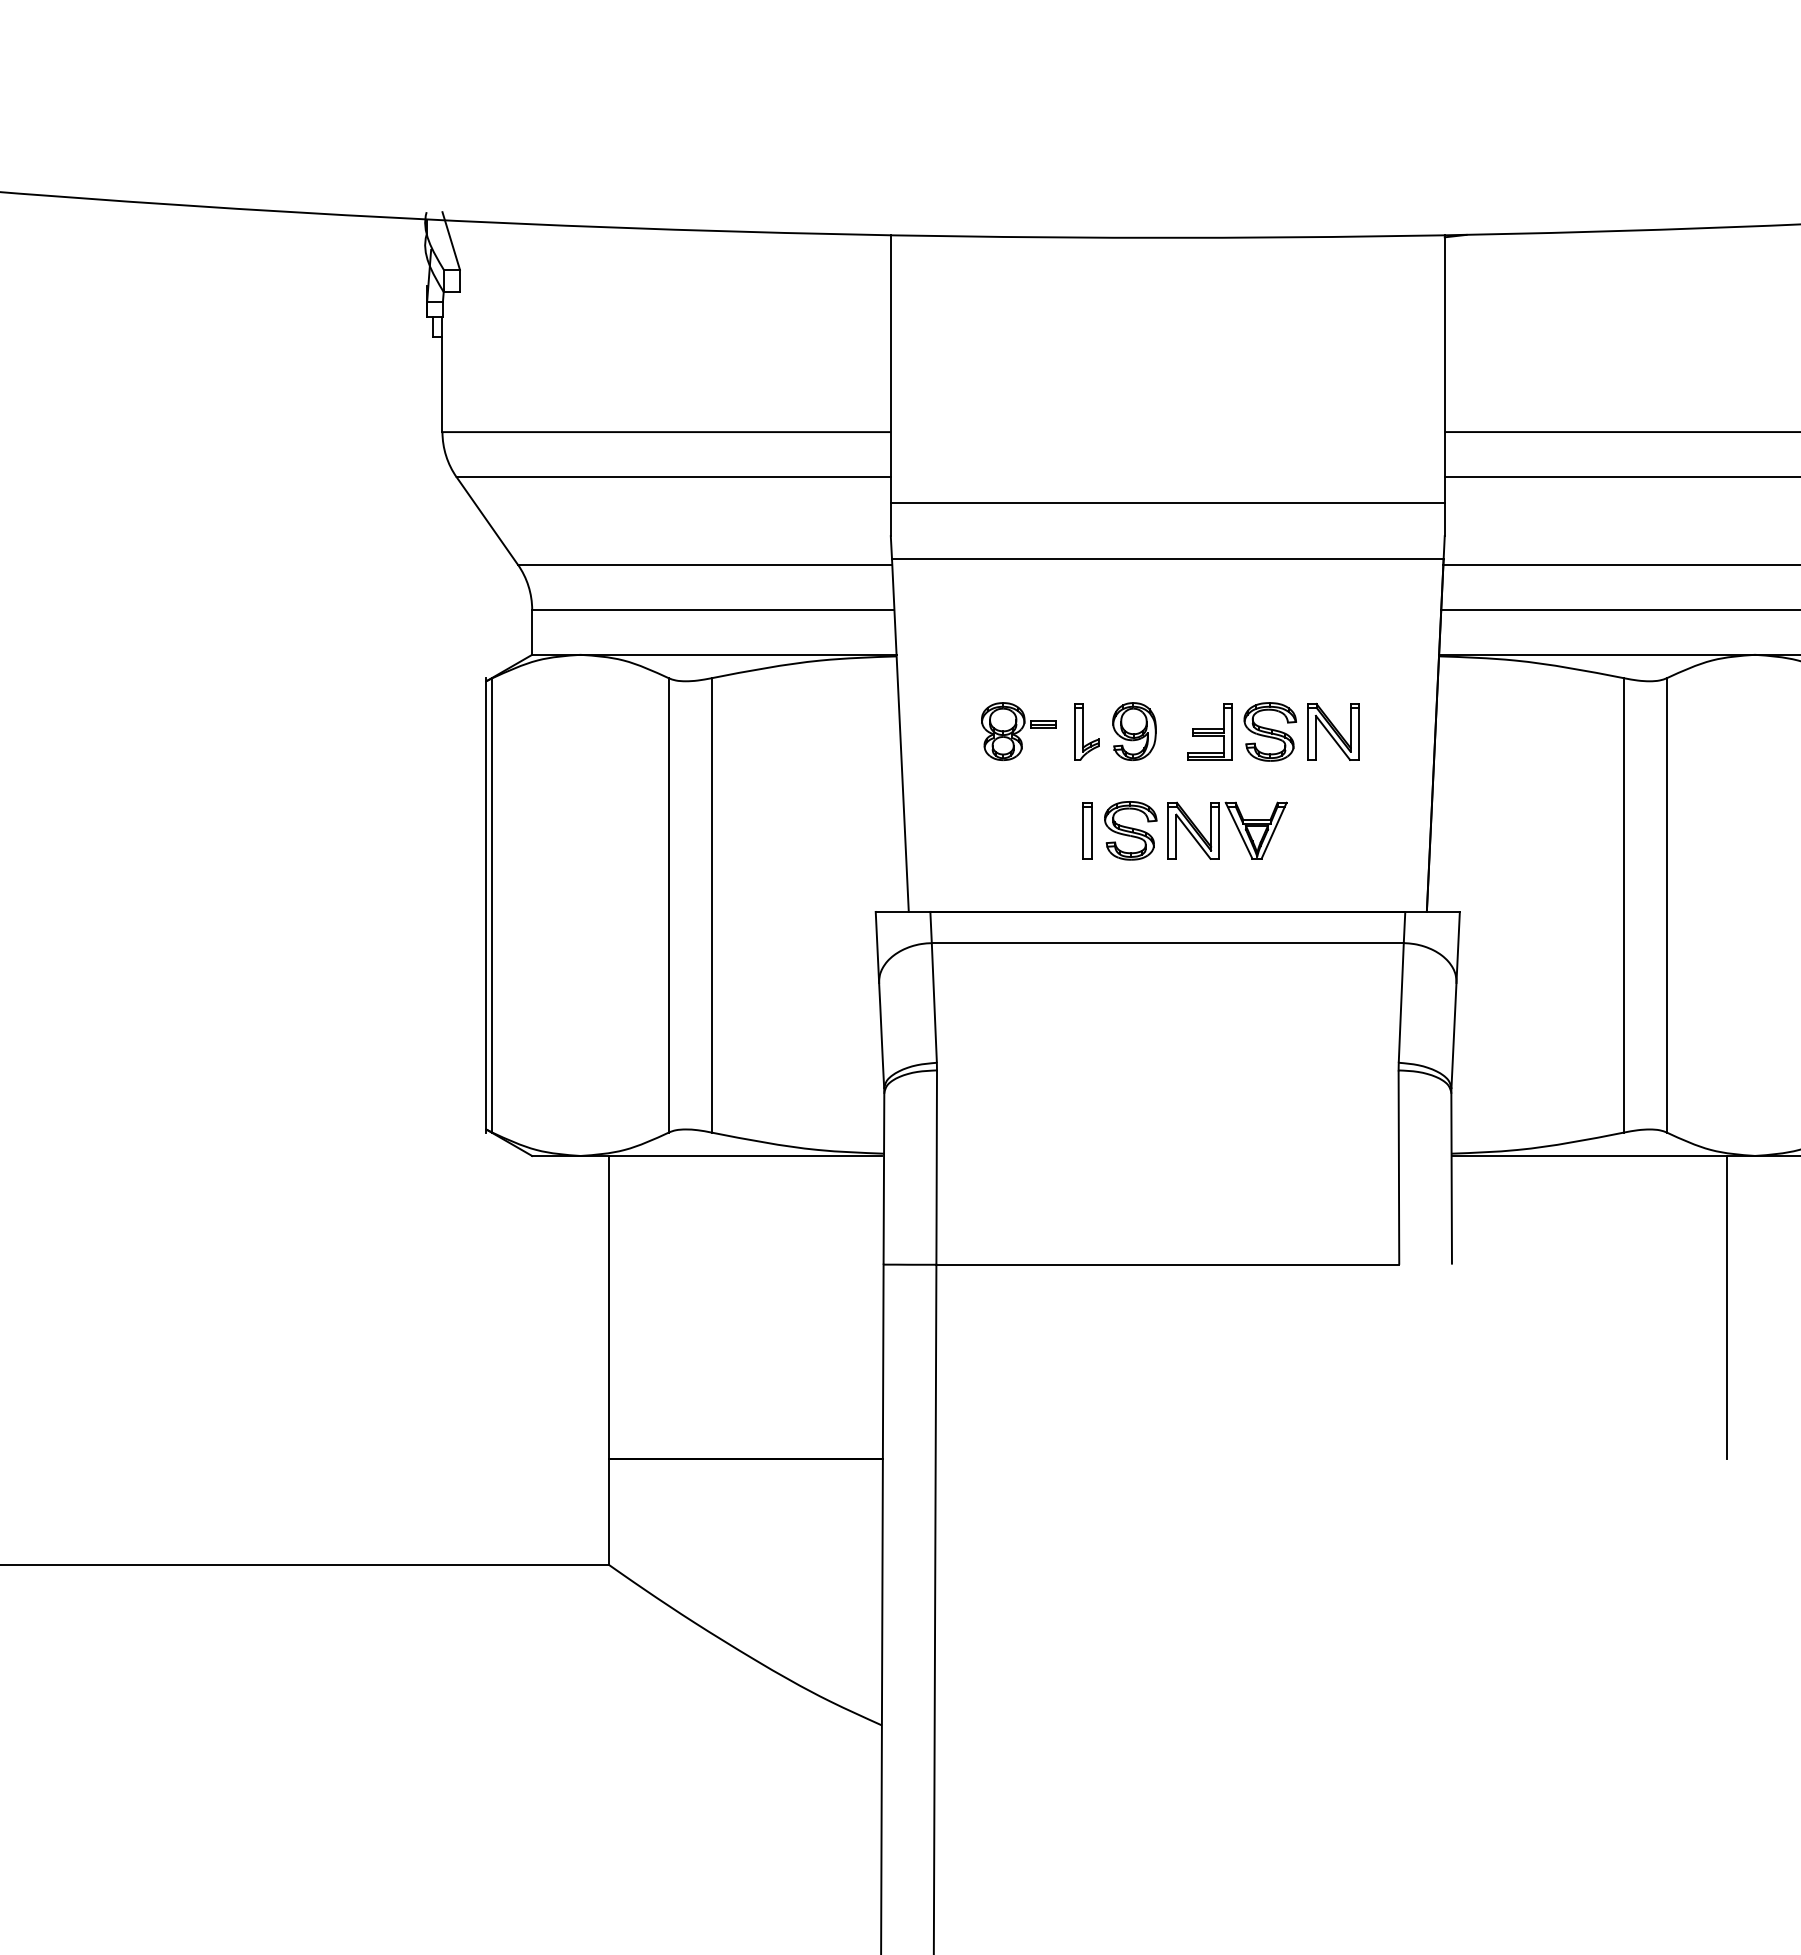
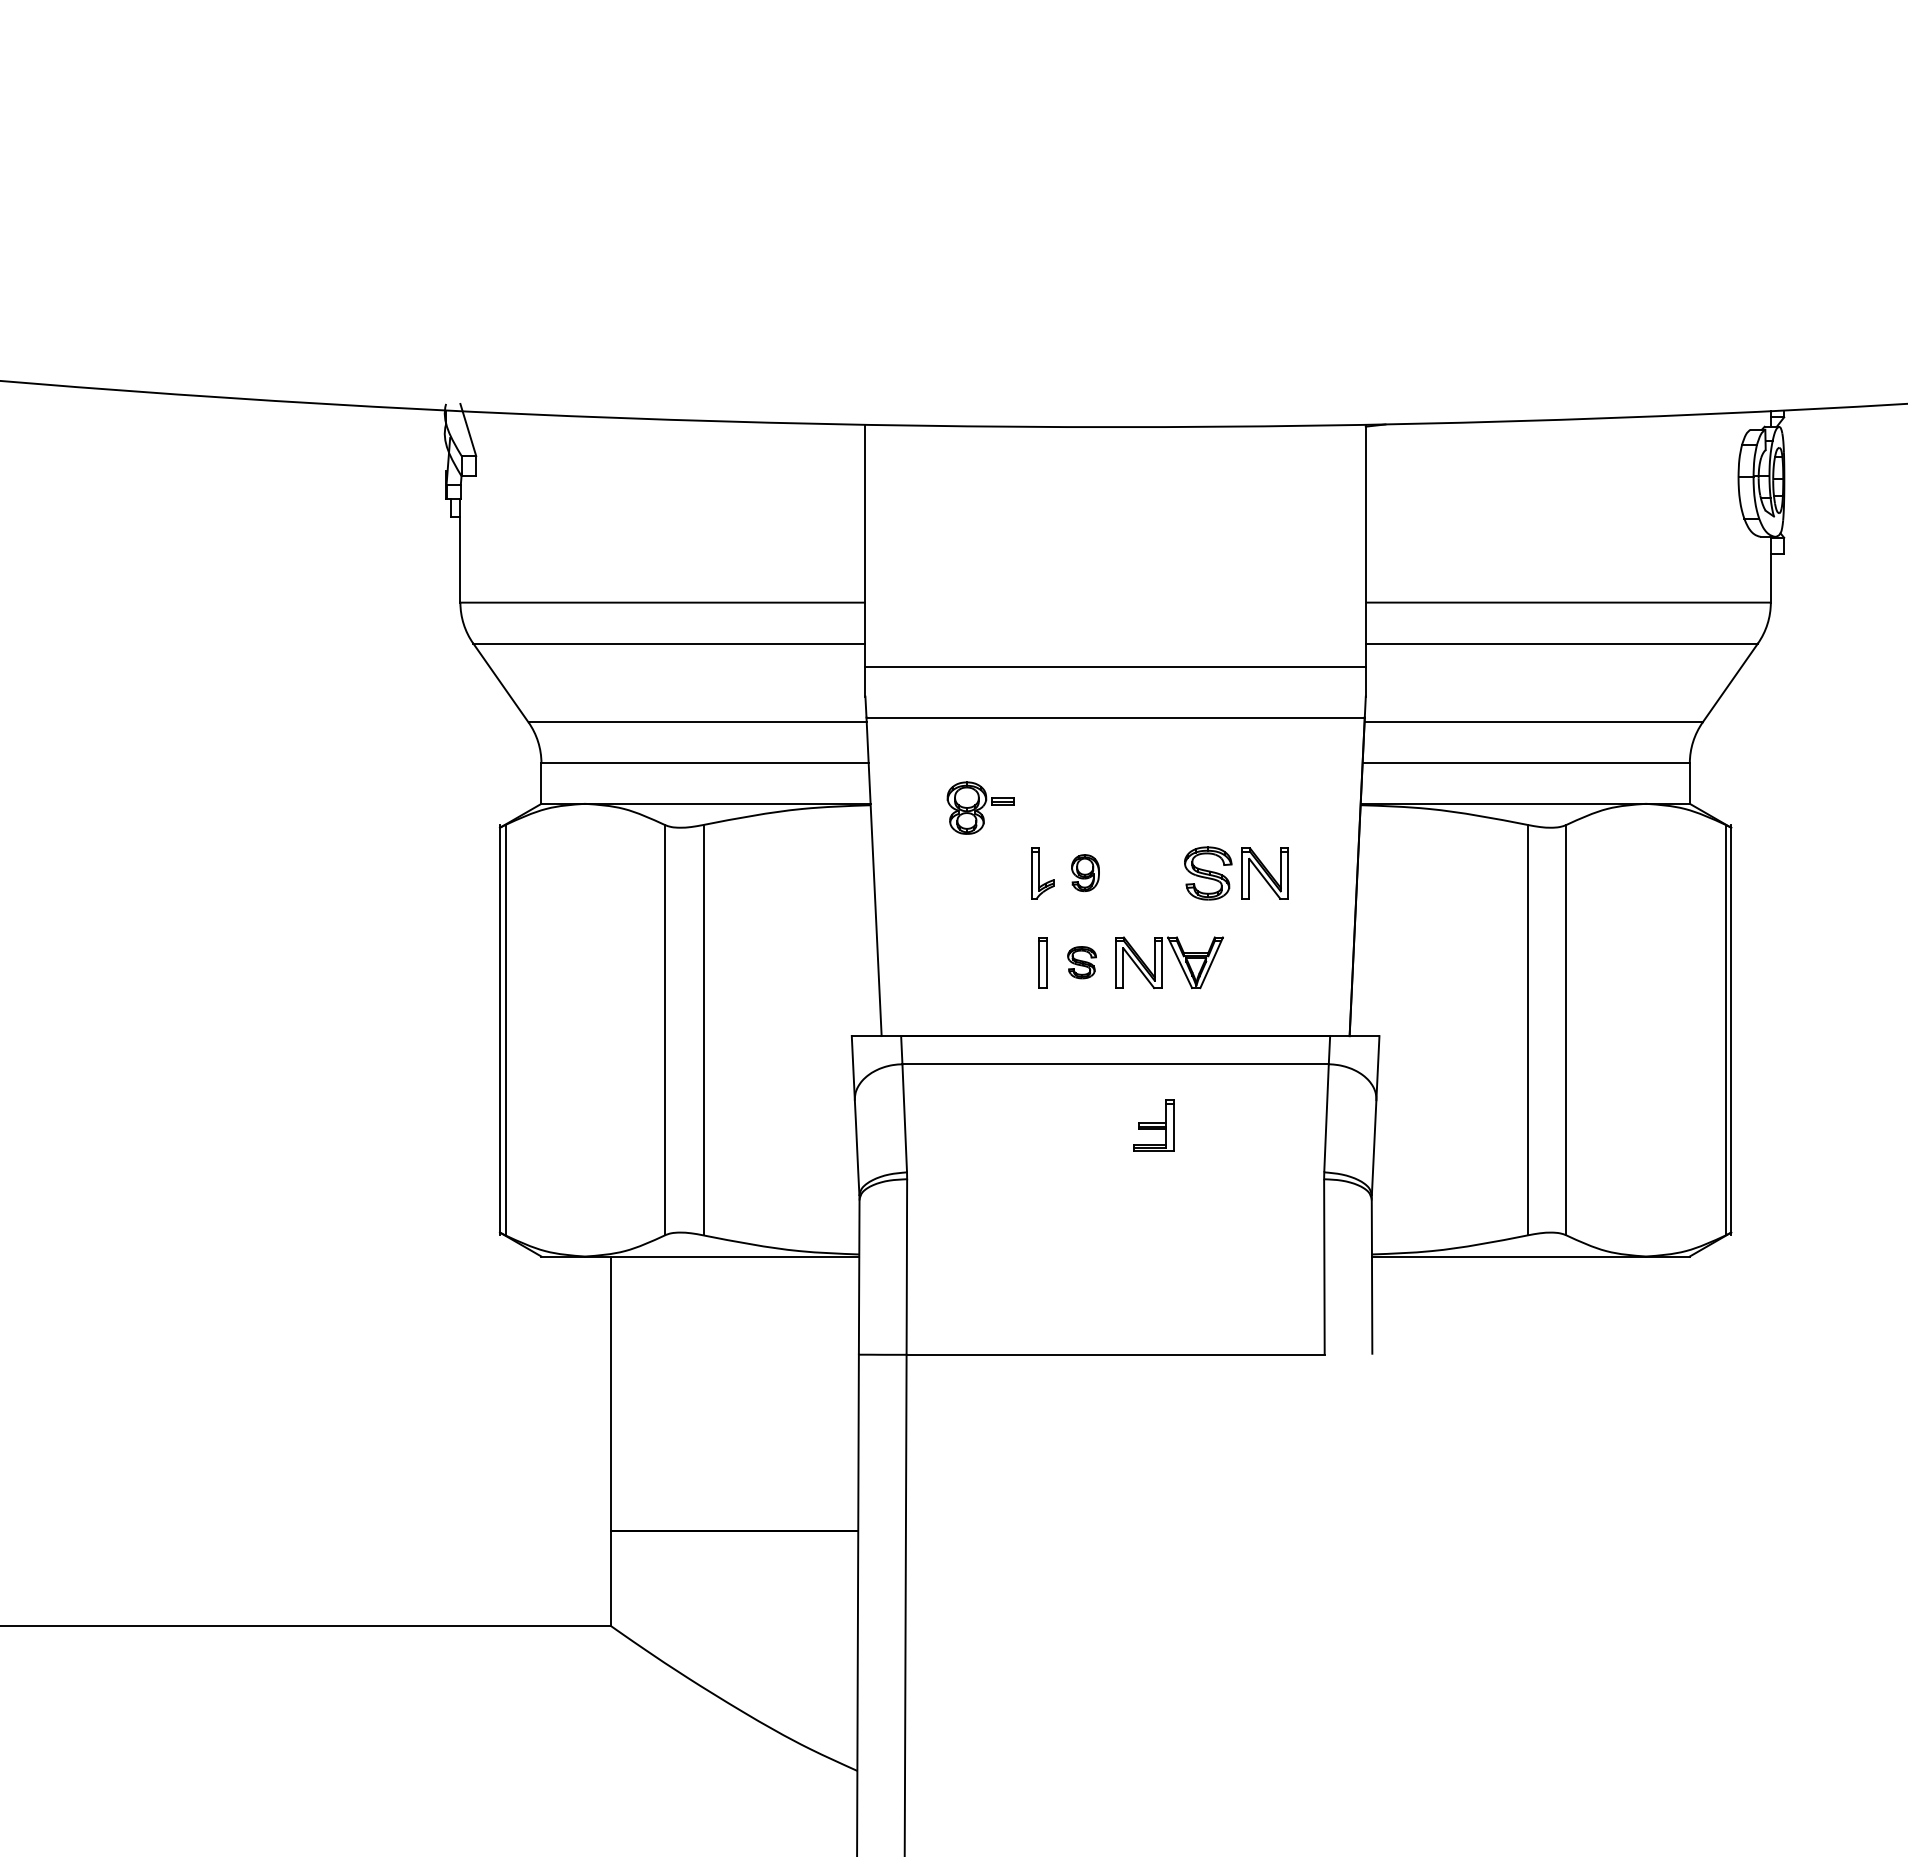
part: (1018, 730) -> (980, 807), moved
part: (1134, 730) -> (1085, 872), size x0.7
part: (1209, 731) -> (1153, 1125), moved
part: (1130, 830) -> (1081, 962), size x0.6
line: (1726, 1307) -> (1620, 1393), removed

